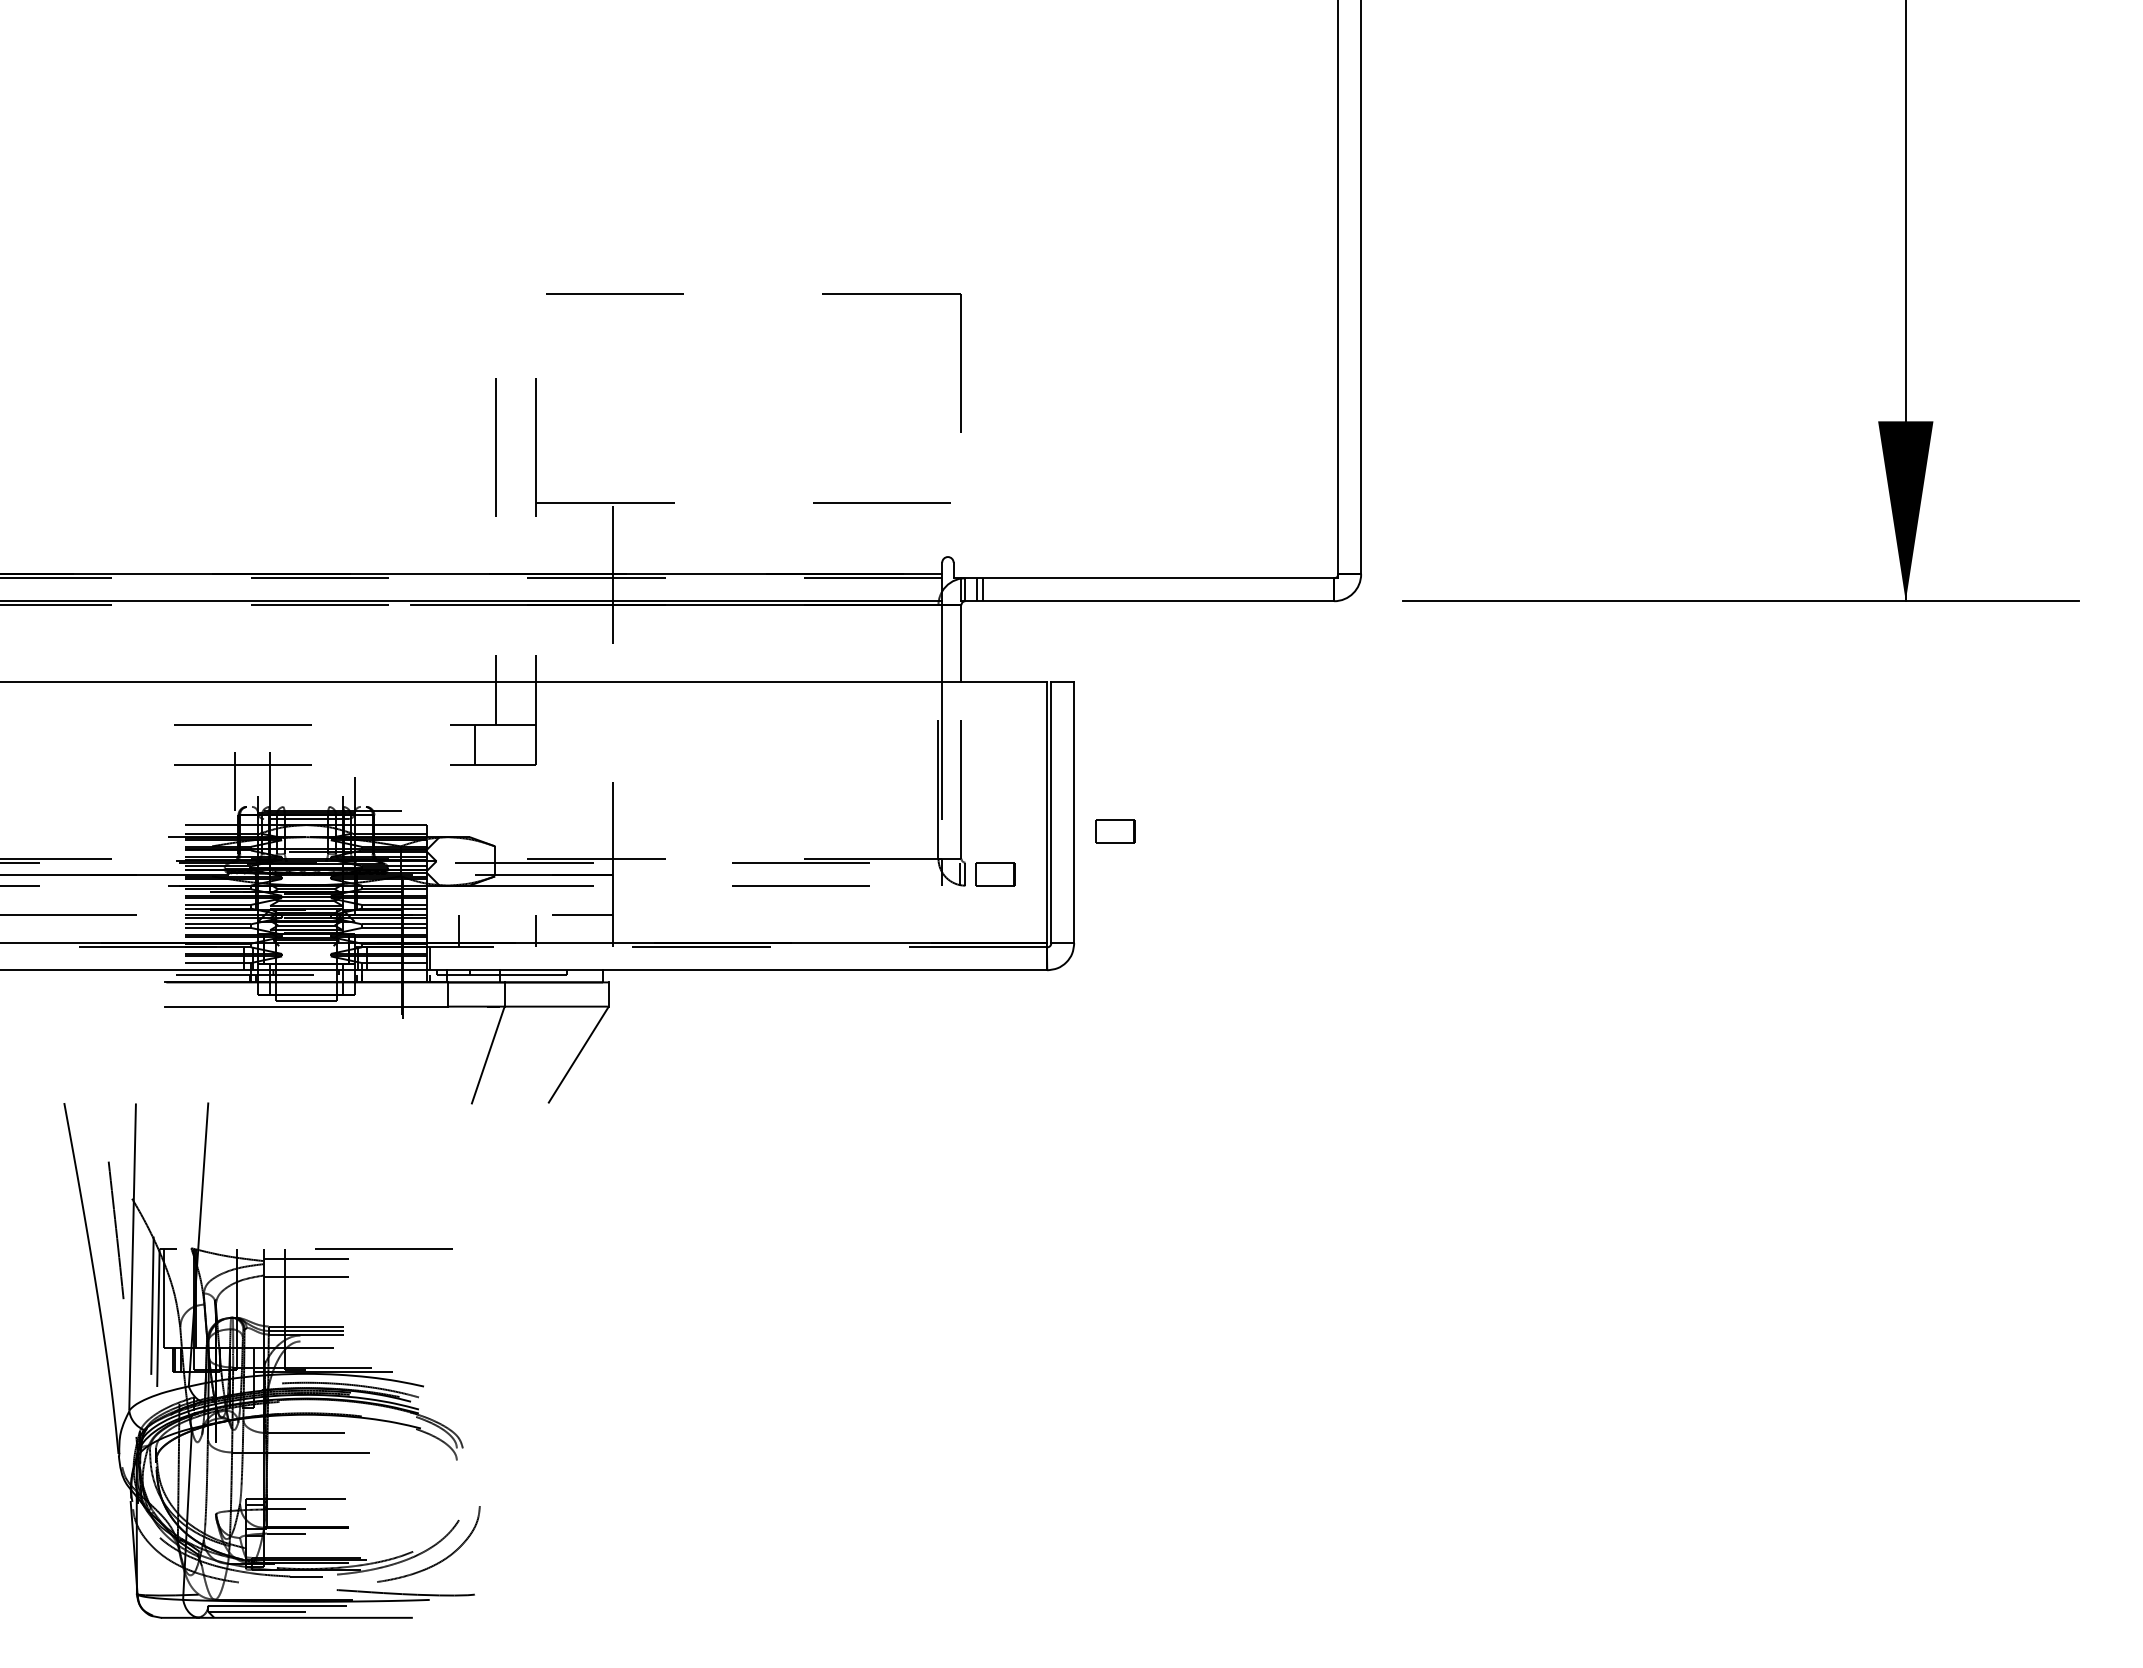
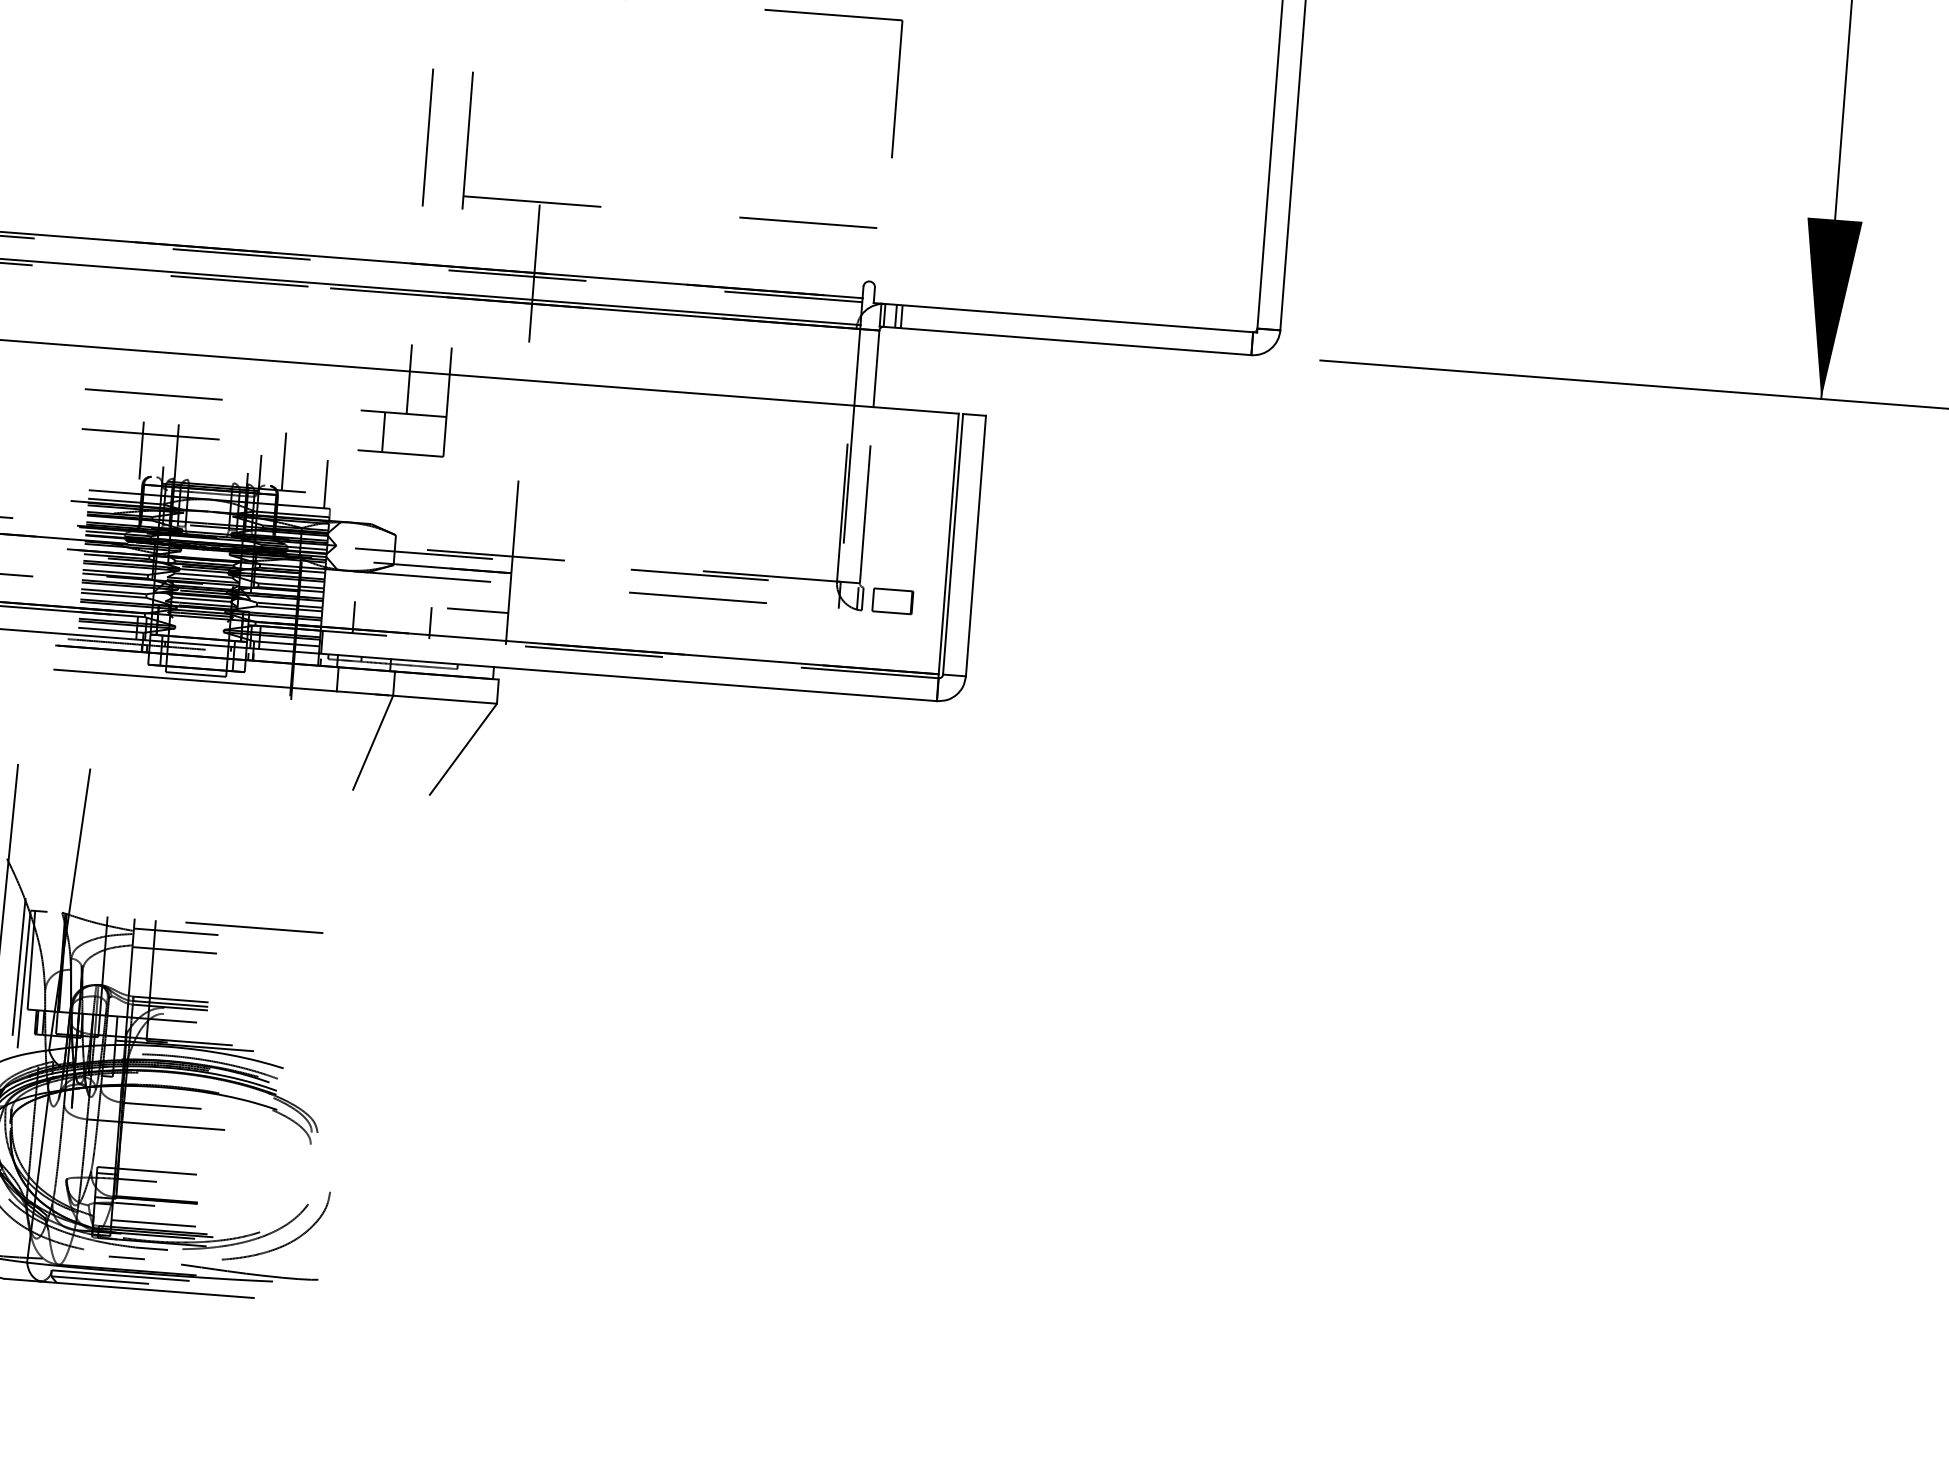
line: (377, 781) -> (283, 461), added
line: (421, 800) -> (326, 483), added
part: (1115, 831) -> (1015, 567), removed
line: (306, 1551) -> (153, 1223), added
line: (282, 1587) -> (127, 1257), added

